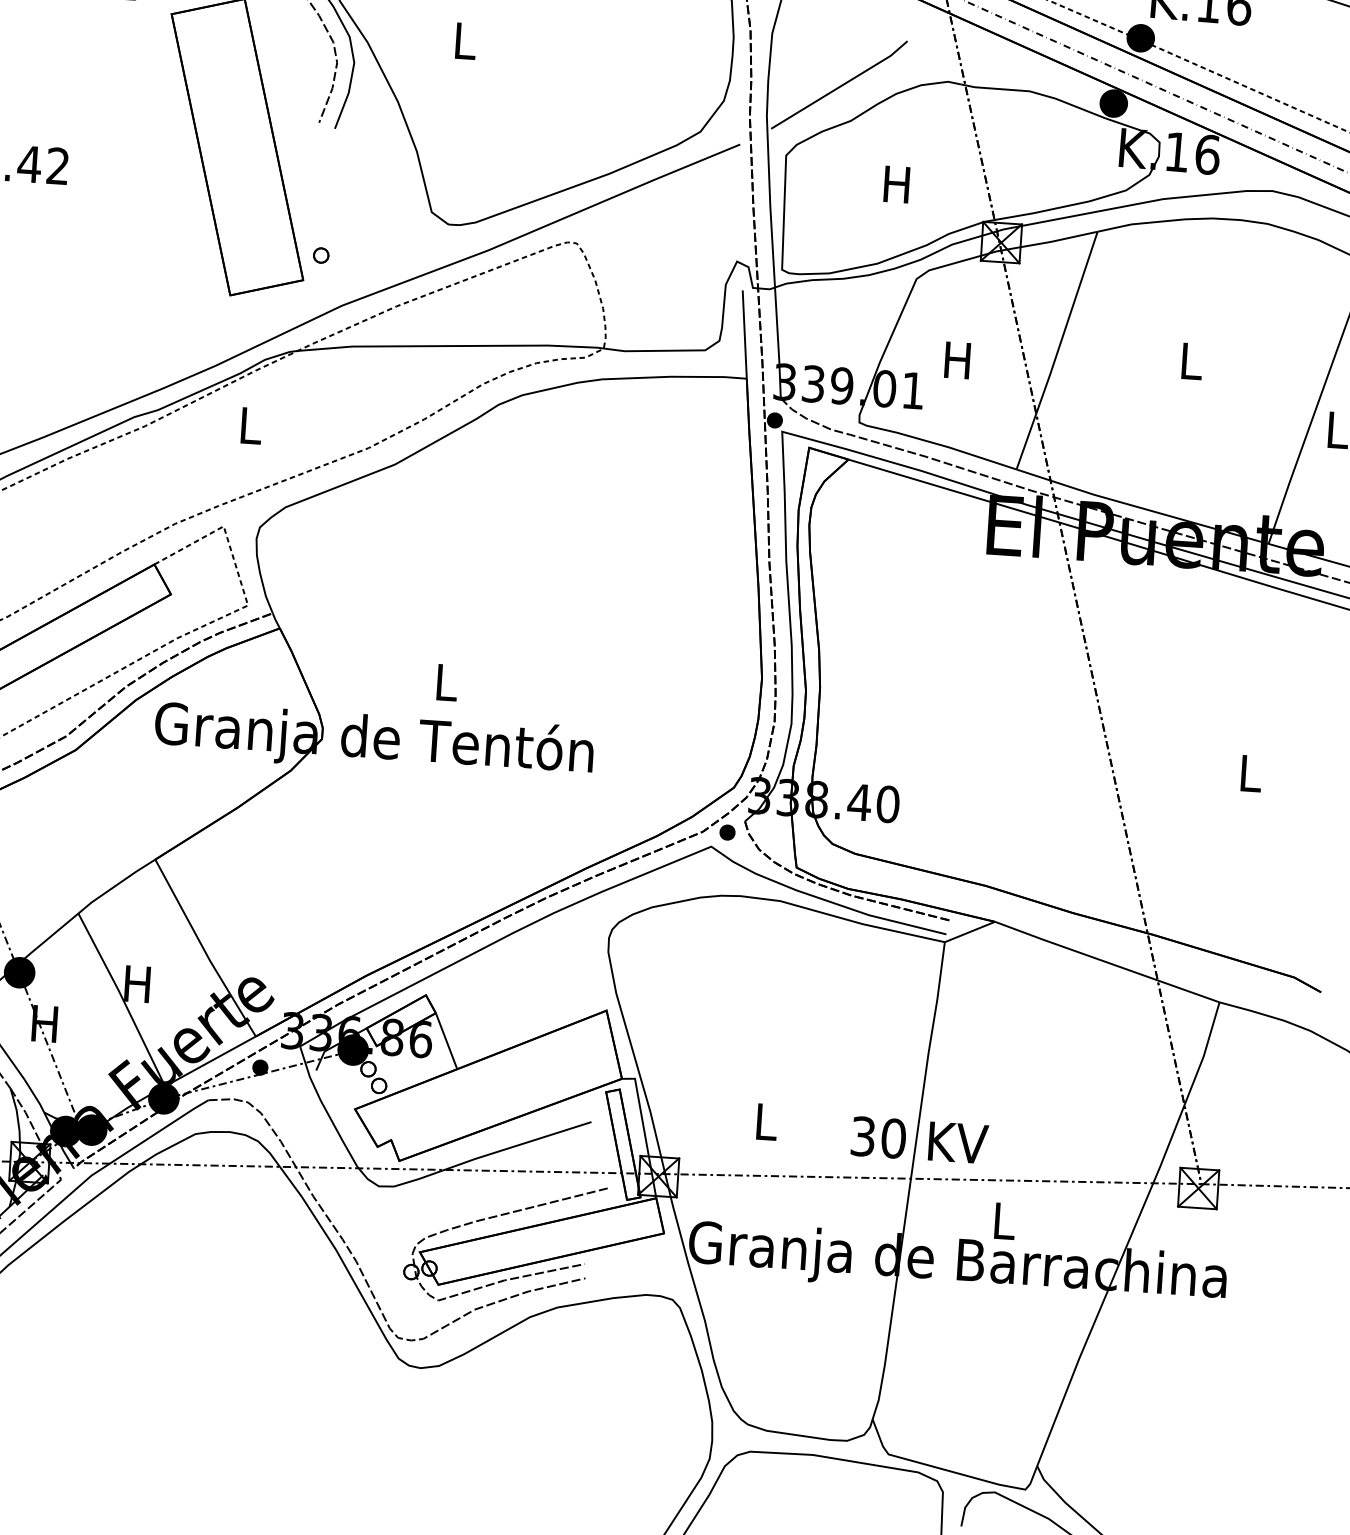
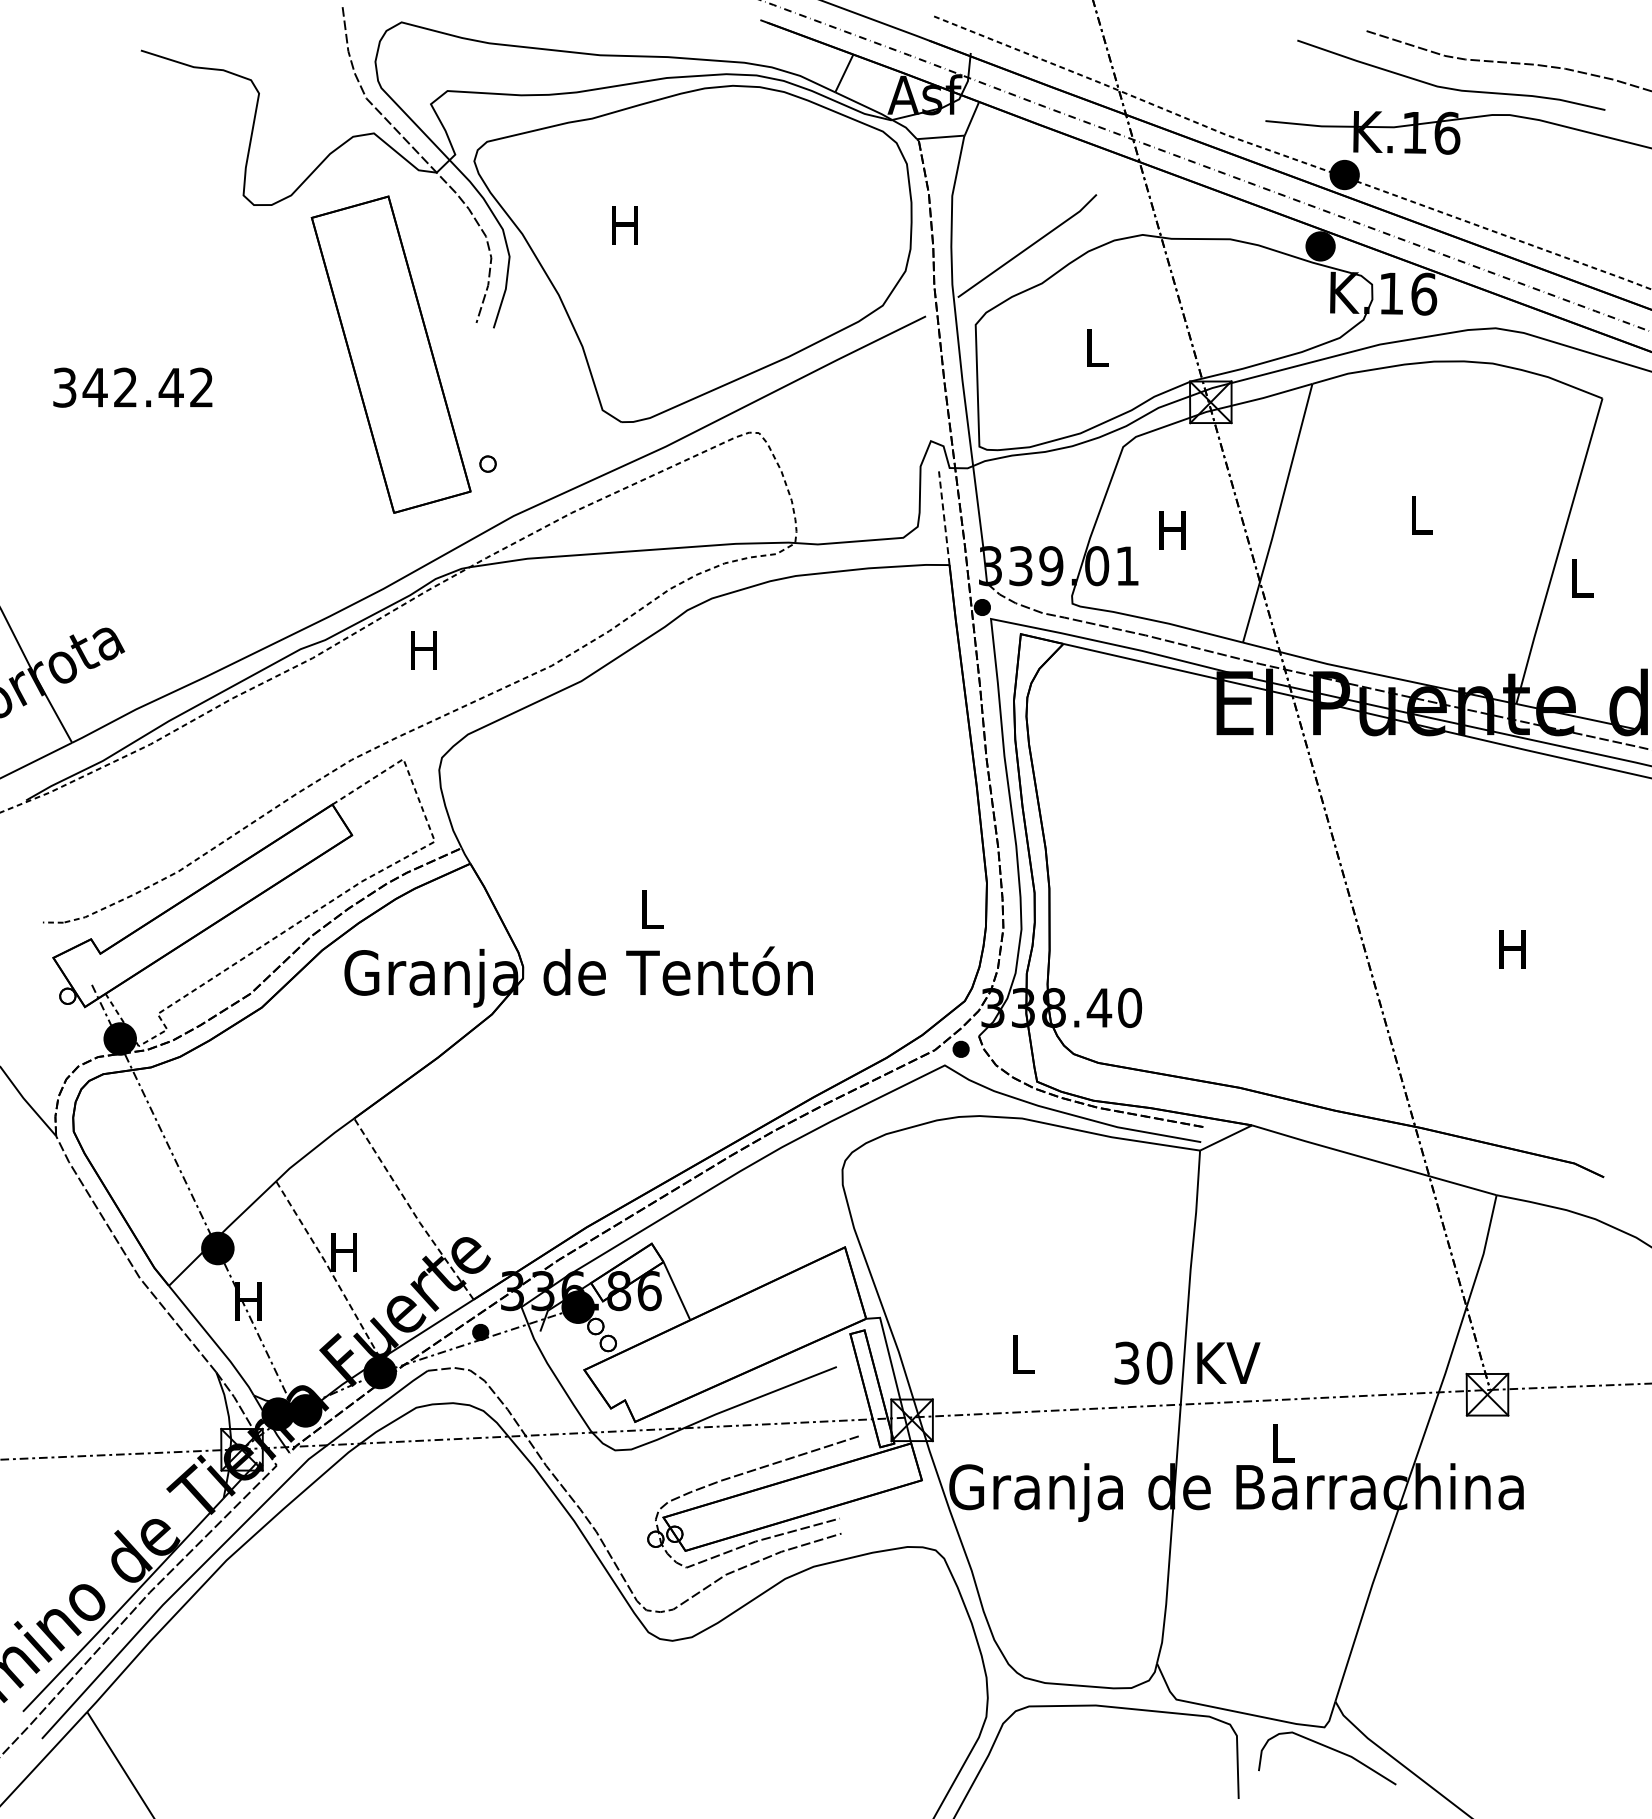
text: (463, 40) -> (624, 225), L -> H
text: (896, 184) -> (1095, 347), H -> L
line: (745, 333) -> (944, 517), solid -> dashed
text: (249, 425) -> (423, 650), L -> H
text: (1249, 773) -> (1512, 949), L -> H
line: (203, 949) -> (411, 1210), solid -> dashed
line: (122, 999) -> (329, 1269), solid -> dashed

